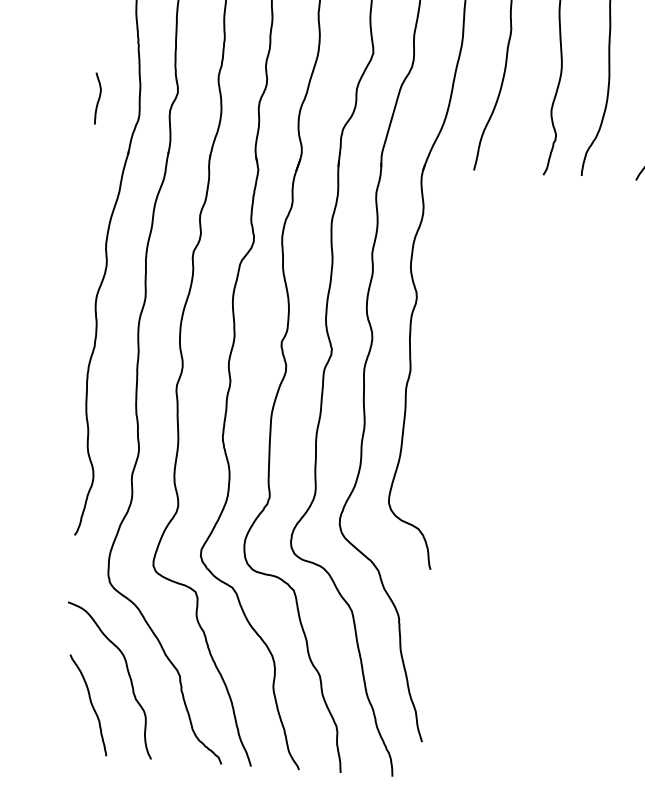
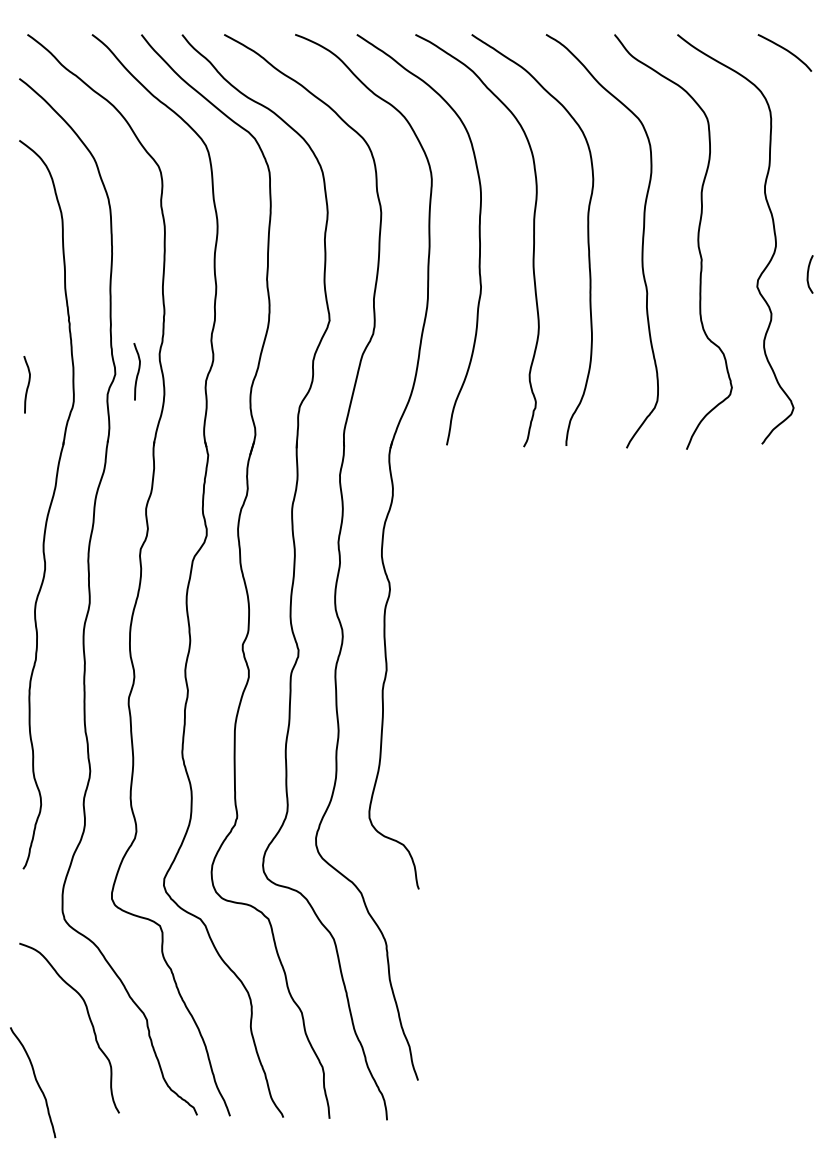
curve: (198, 91) -> (137, 371), added
curve: (90, 704) -> (35, 1081), moved

